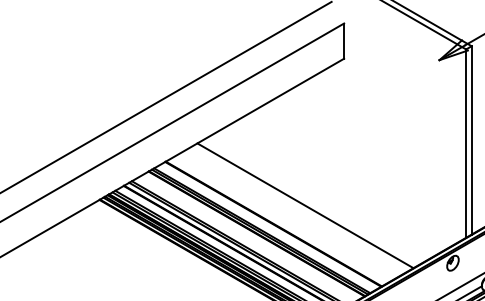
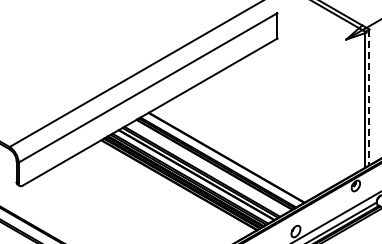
line: (471, 140) -> (369, 97), solid -> dashed
line: (305, 205) -> (249, 144), removed

